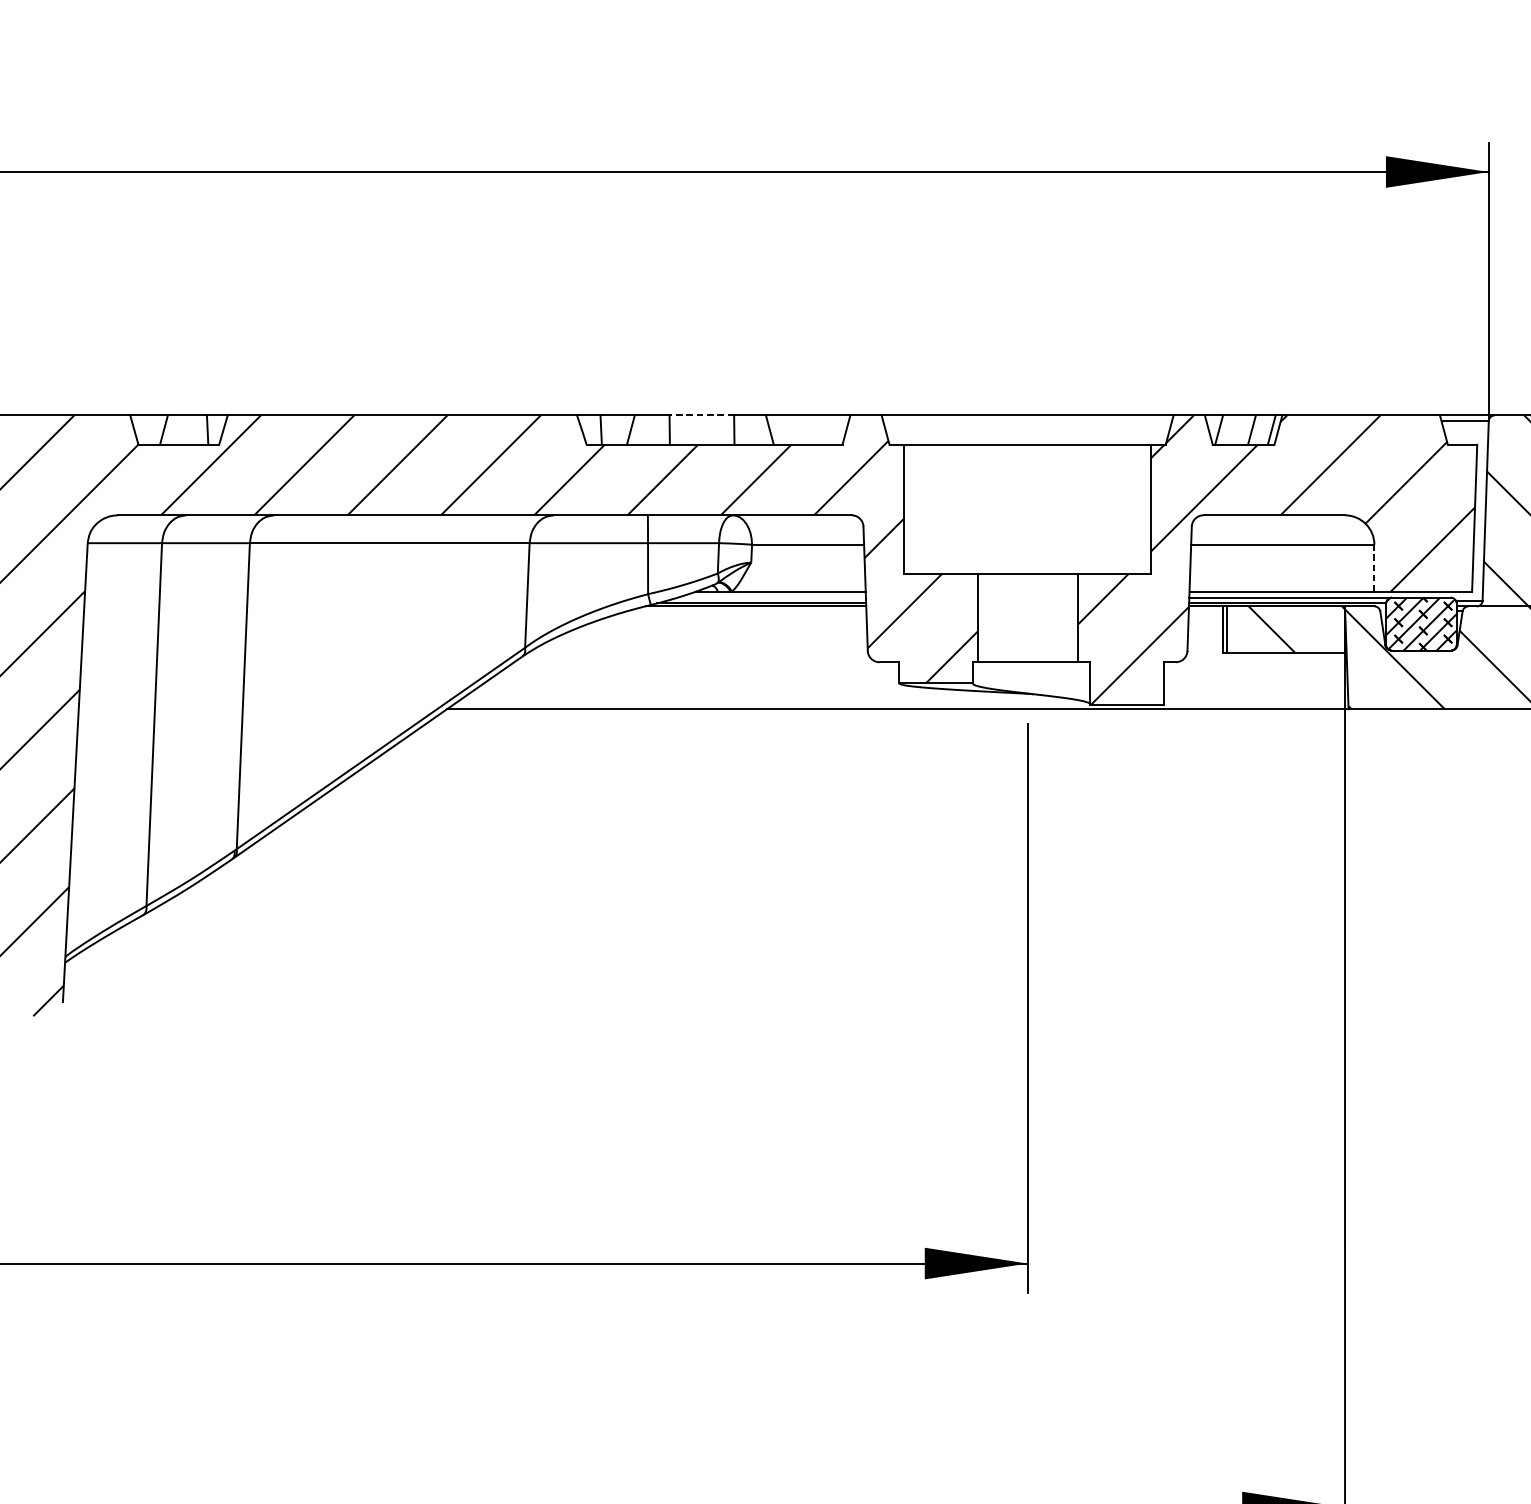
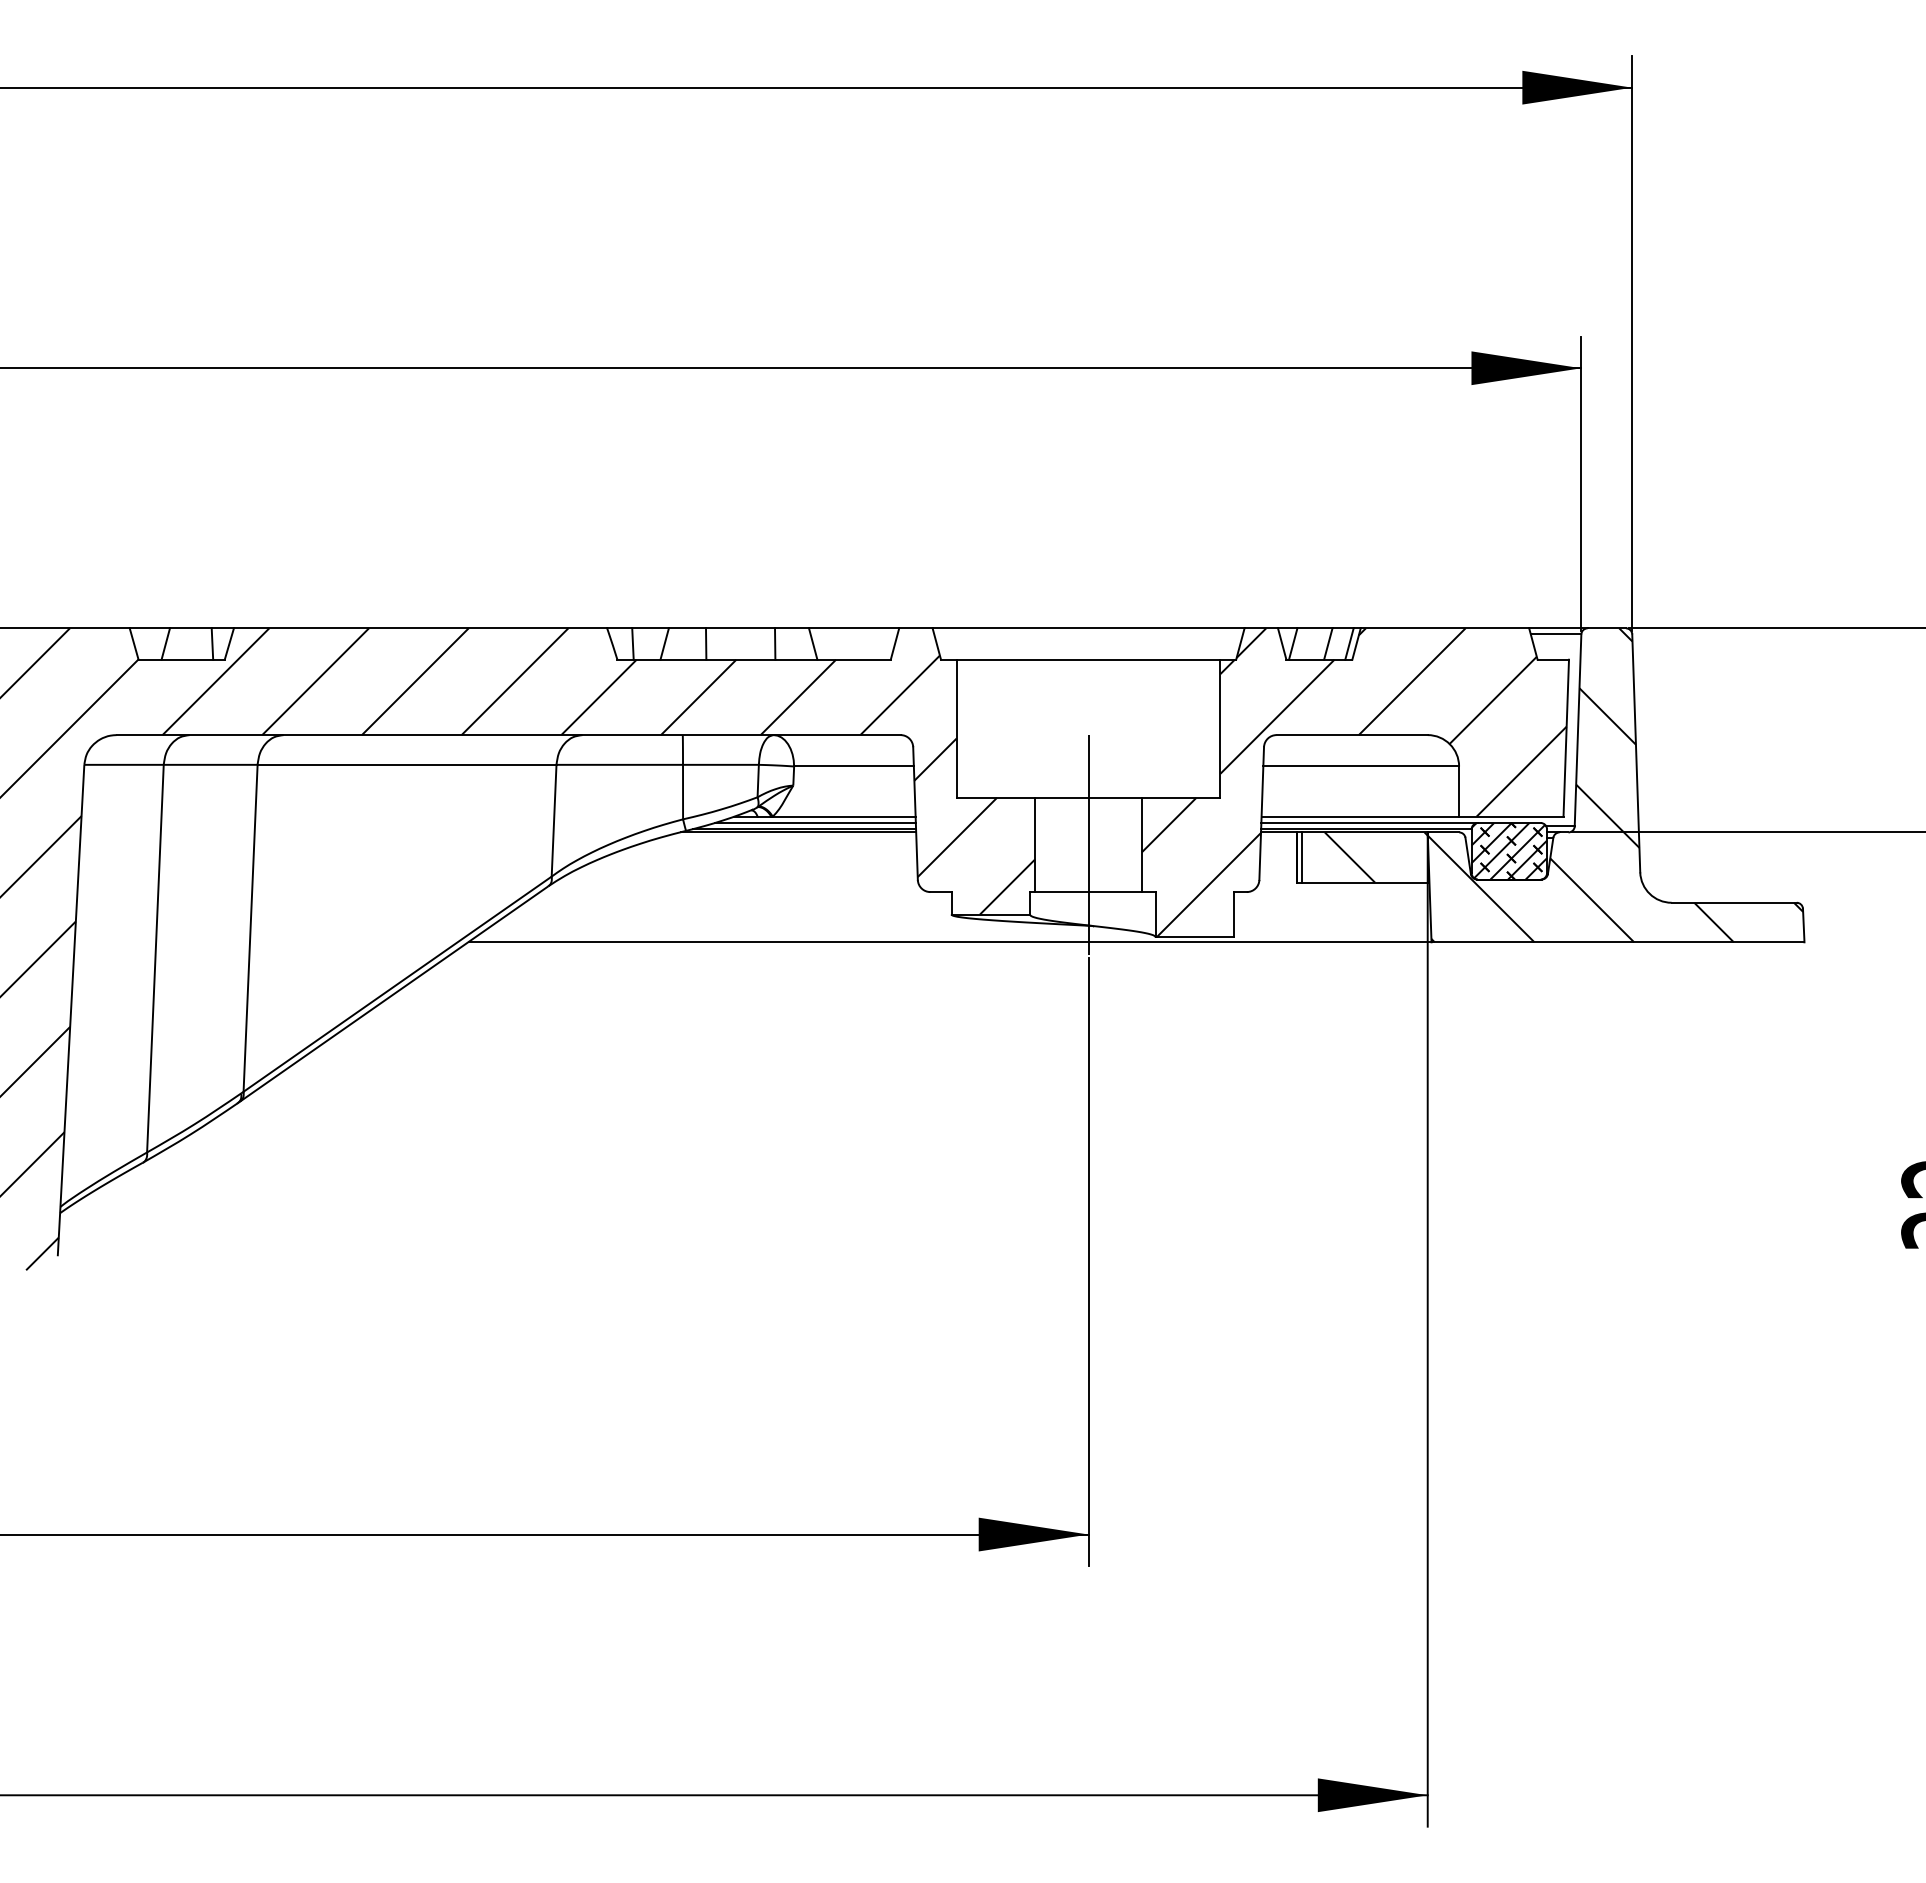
line: (701, 415) -> (740, 628), dashed -> solid
line: (1374, 568) -> (1459, 791), dashed -> solid
line: (771, 598) -> (814, 823), added
line: (1027, 617) -> (1088, 844), added

